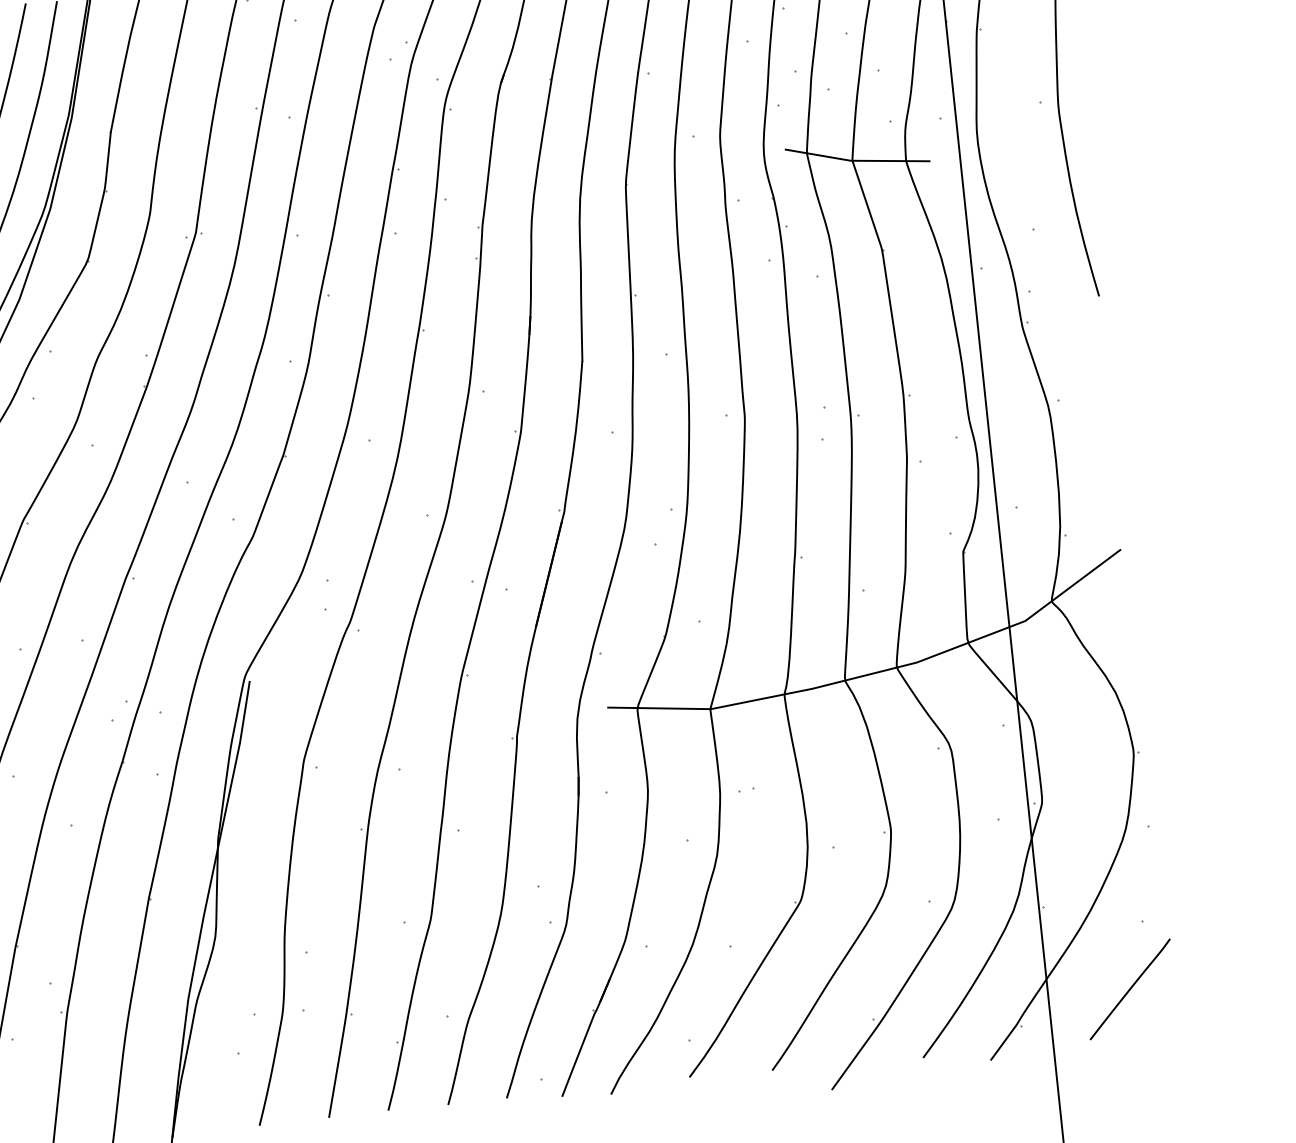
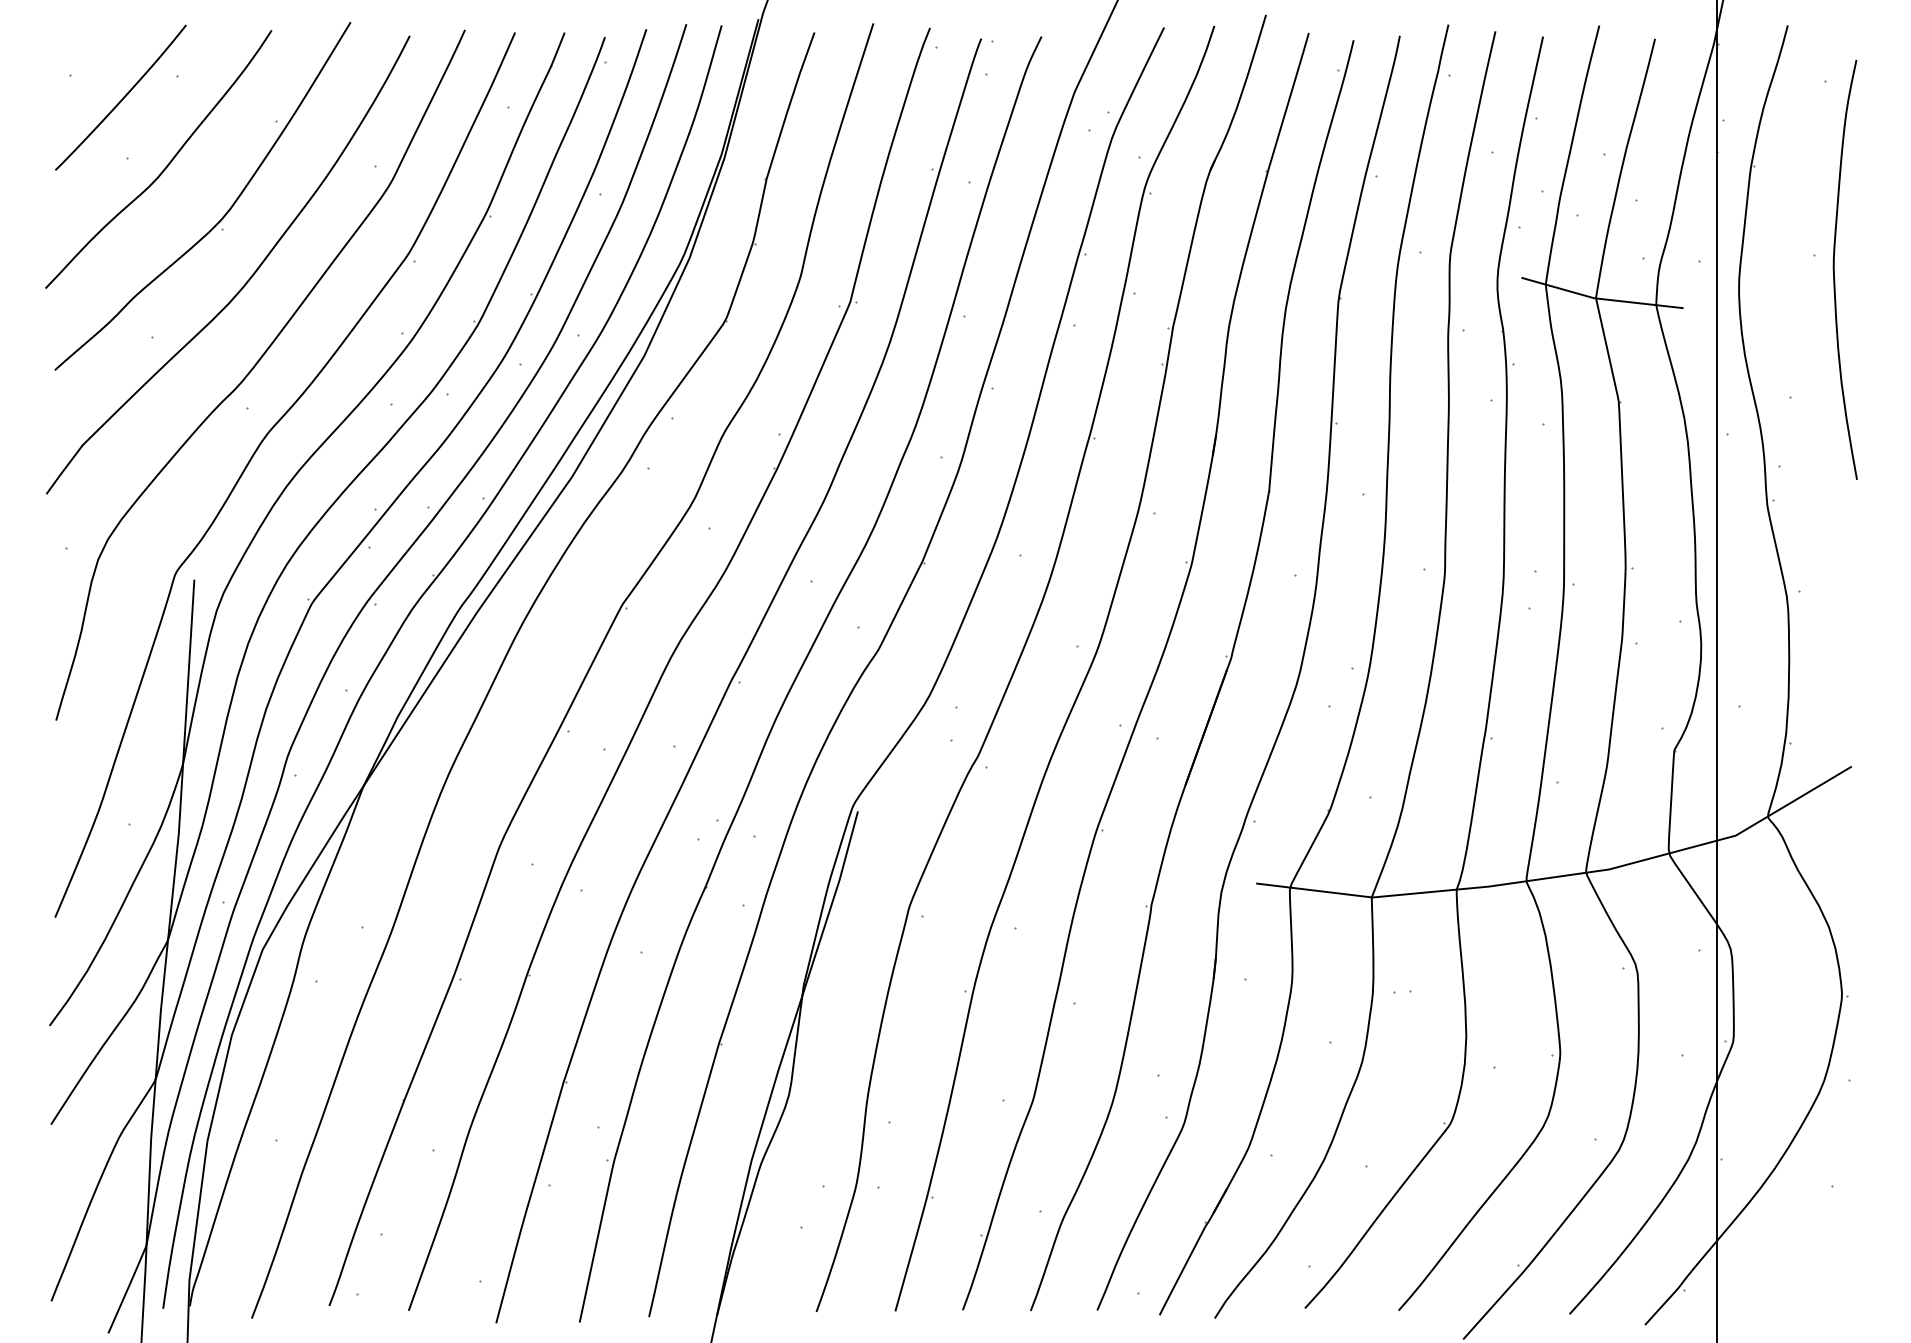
line: (1129, 989) -> (1809, 1261), removed

